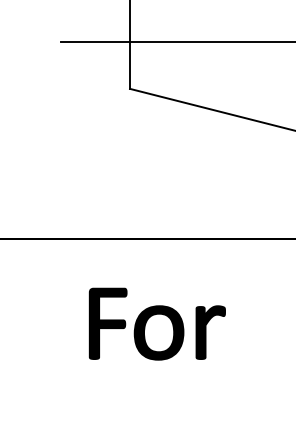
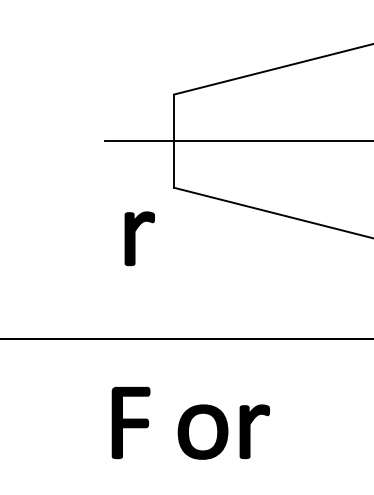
part: (95, 139) -> (139, 238), added
part: (107, 323) -> (130, 422), moved

